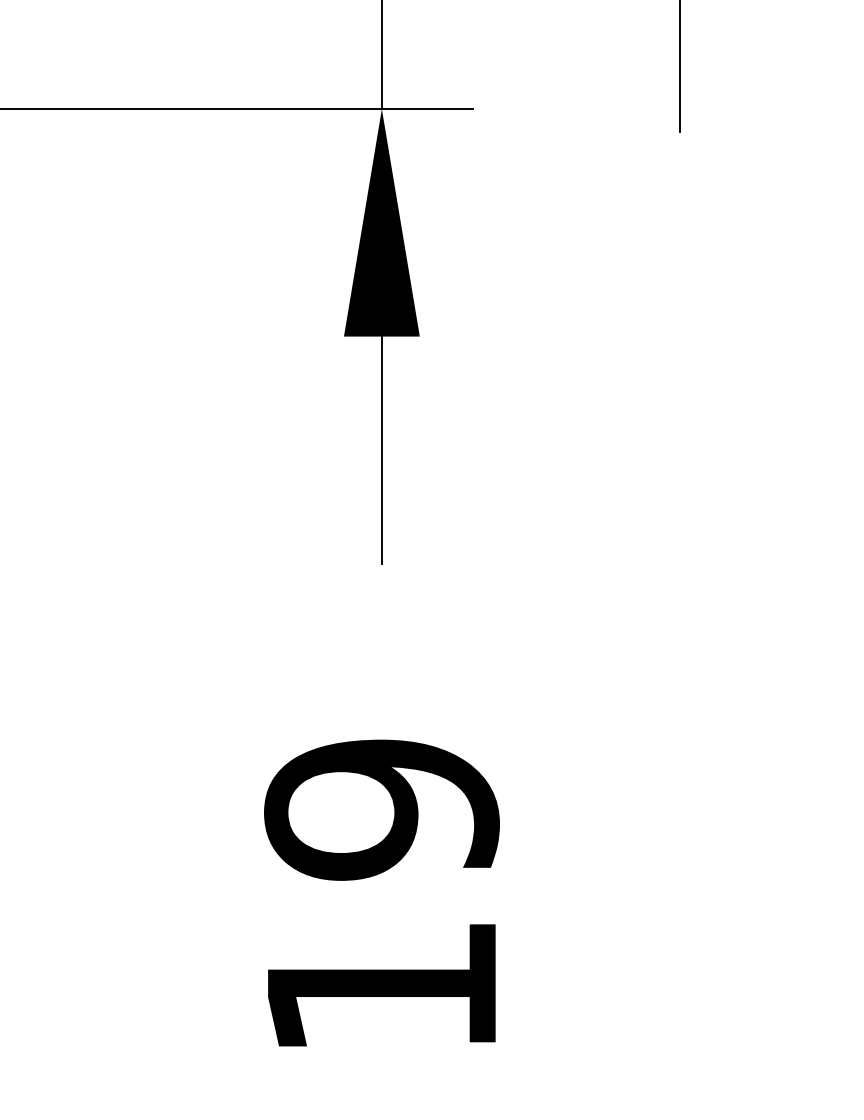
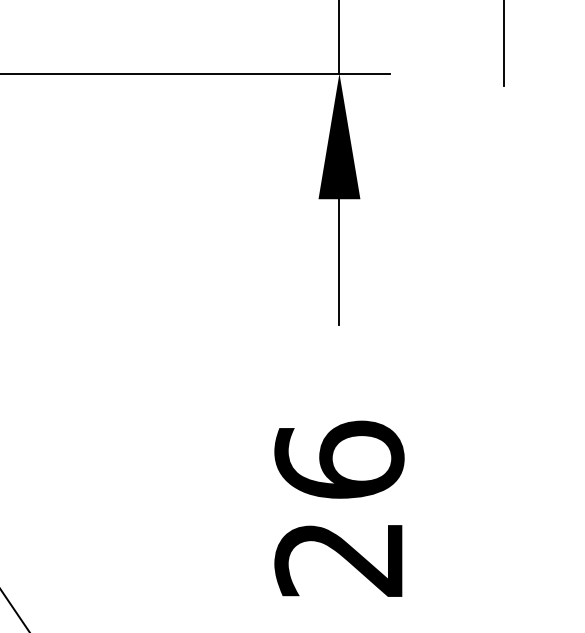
text: (381, 896) -> (339, 508), 19 -> 26

